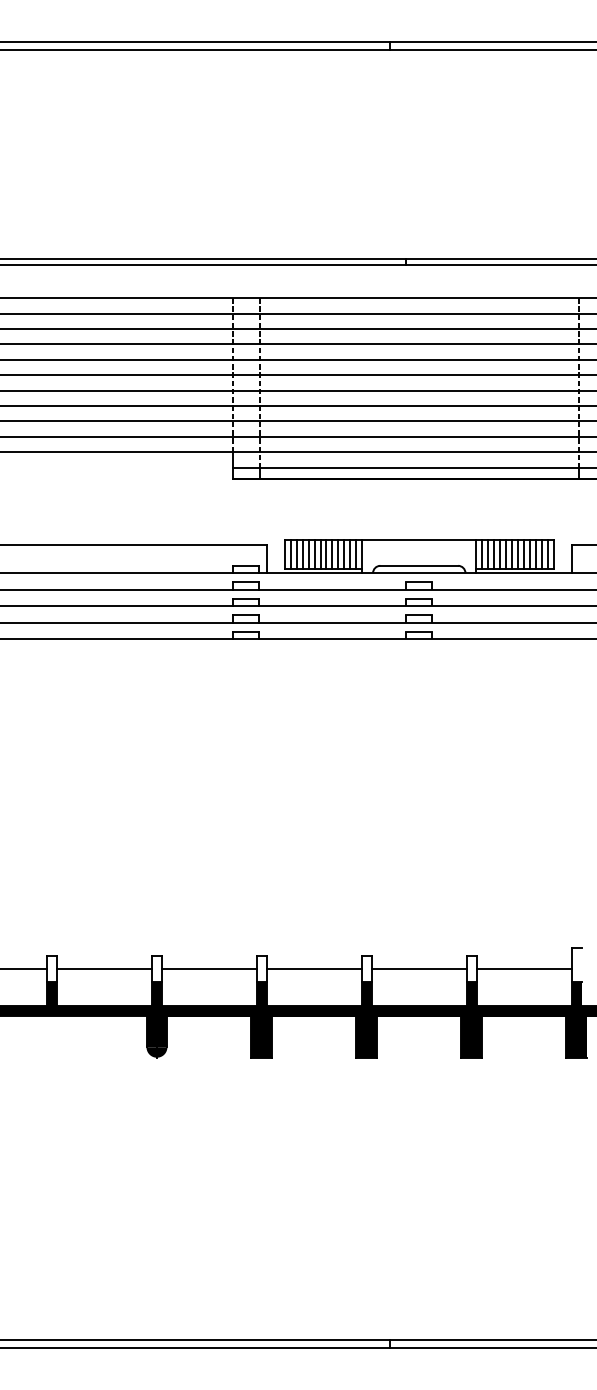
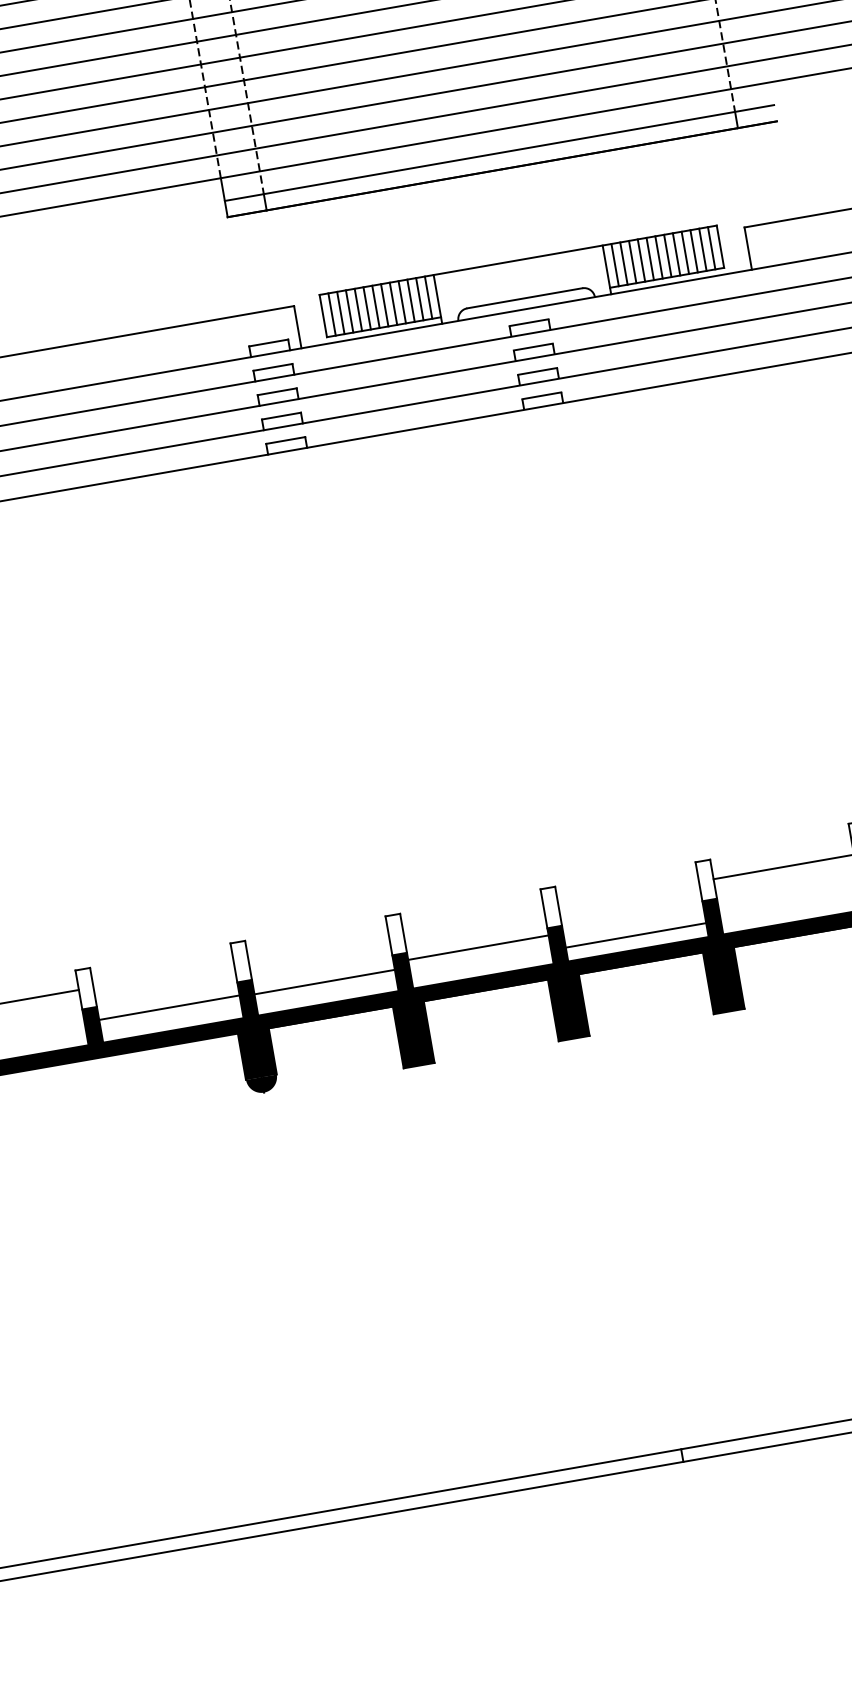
line: (104, 969) -> (169, 1008), moved
line: (208, 969) -> (323, 983), moved
line: (313, 969) -> (477, 948), moved
line: (418, 969) -> (634, 936), moved

